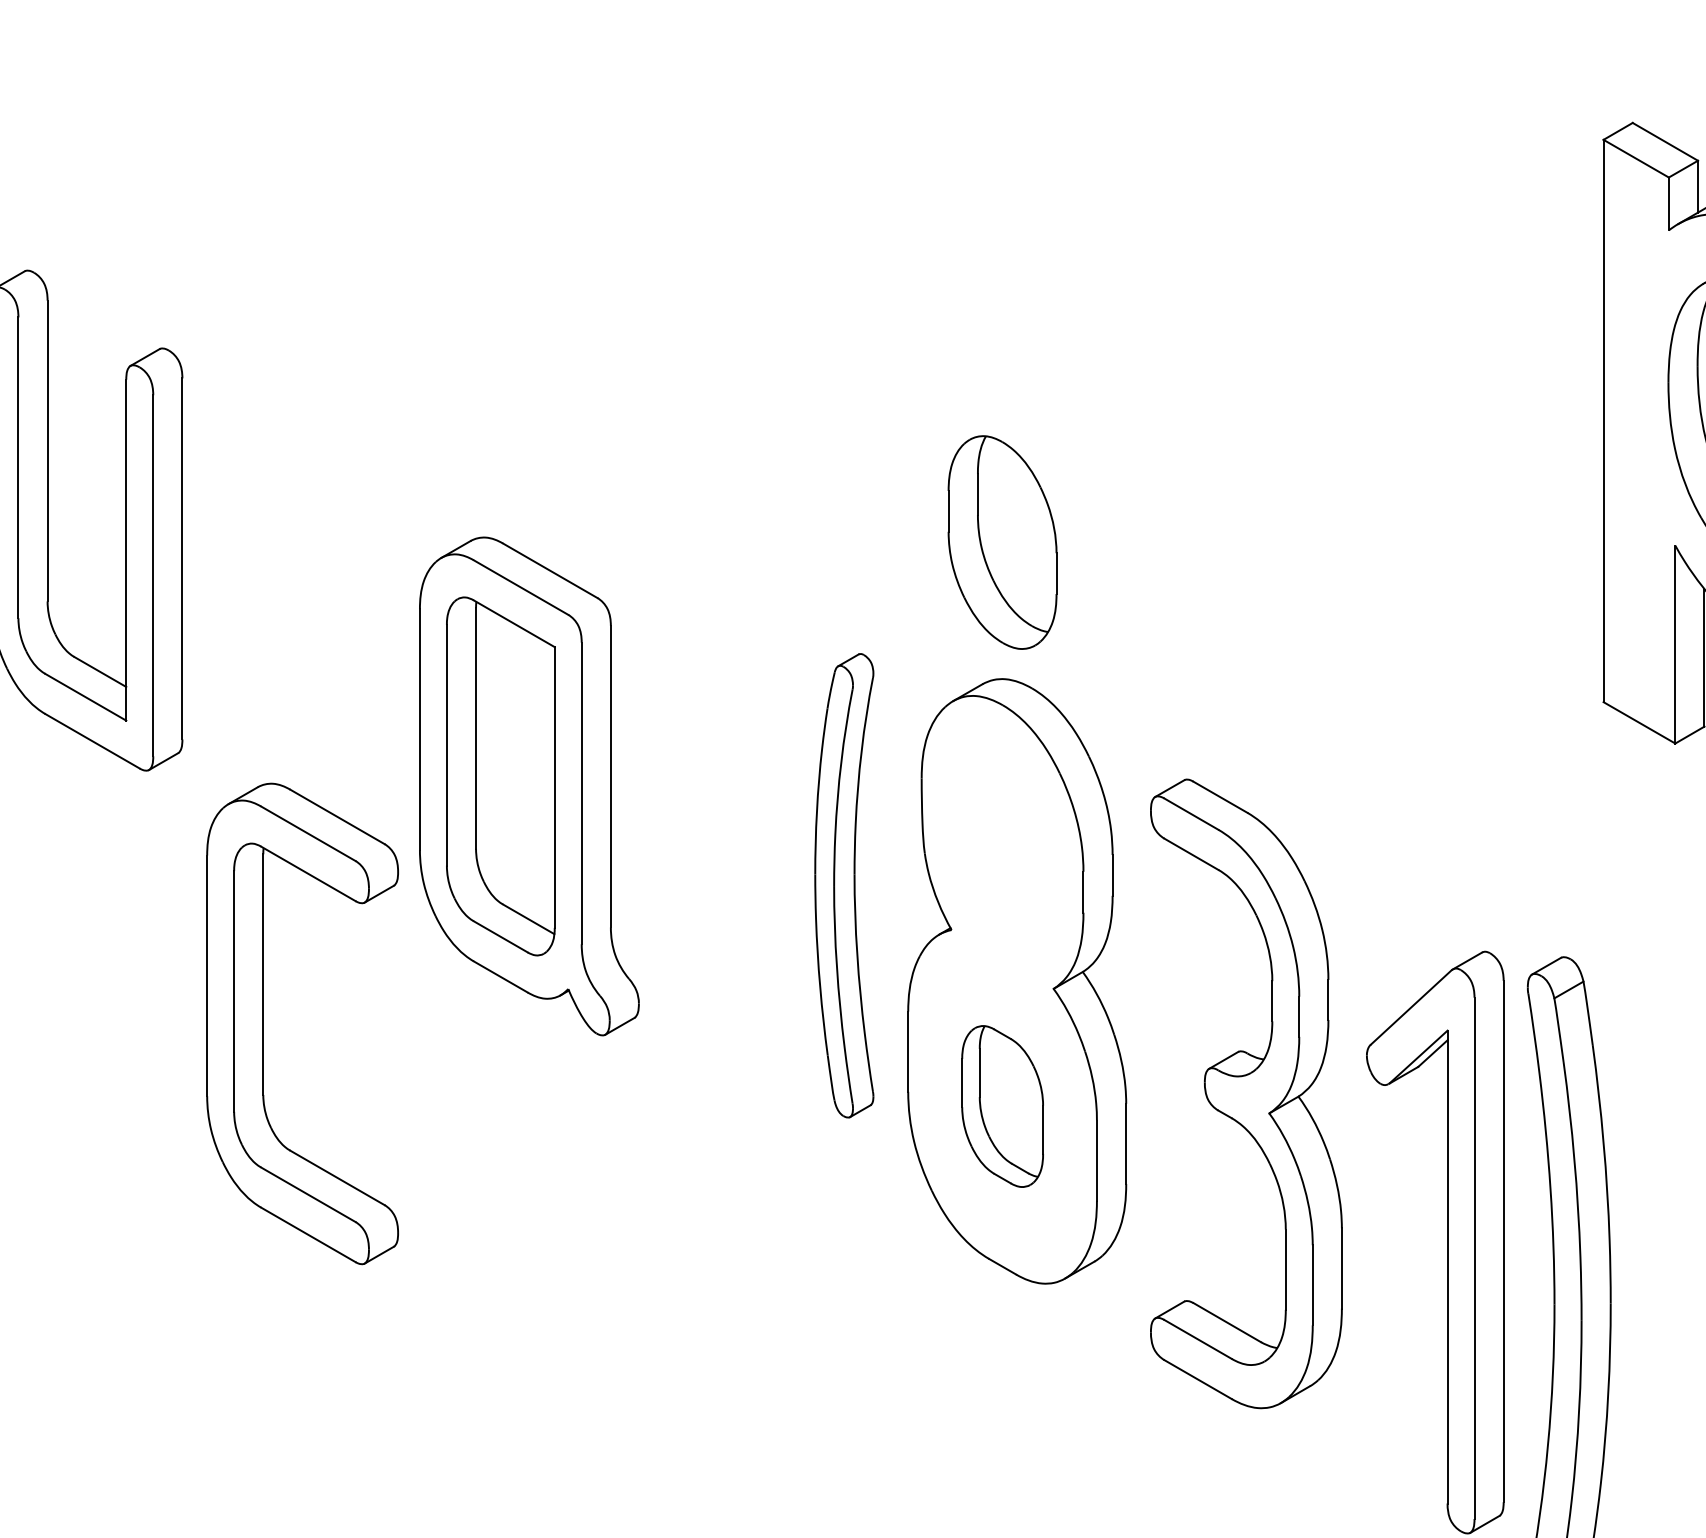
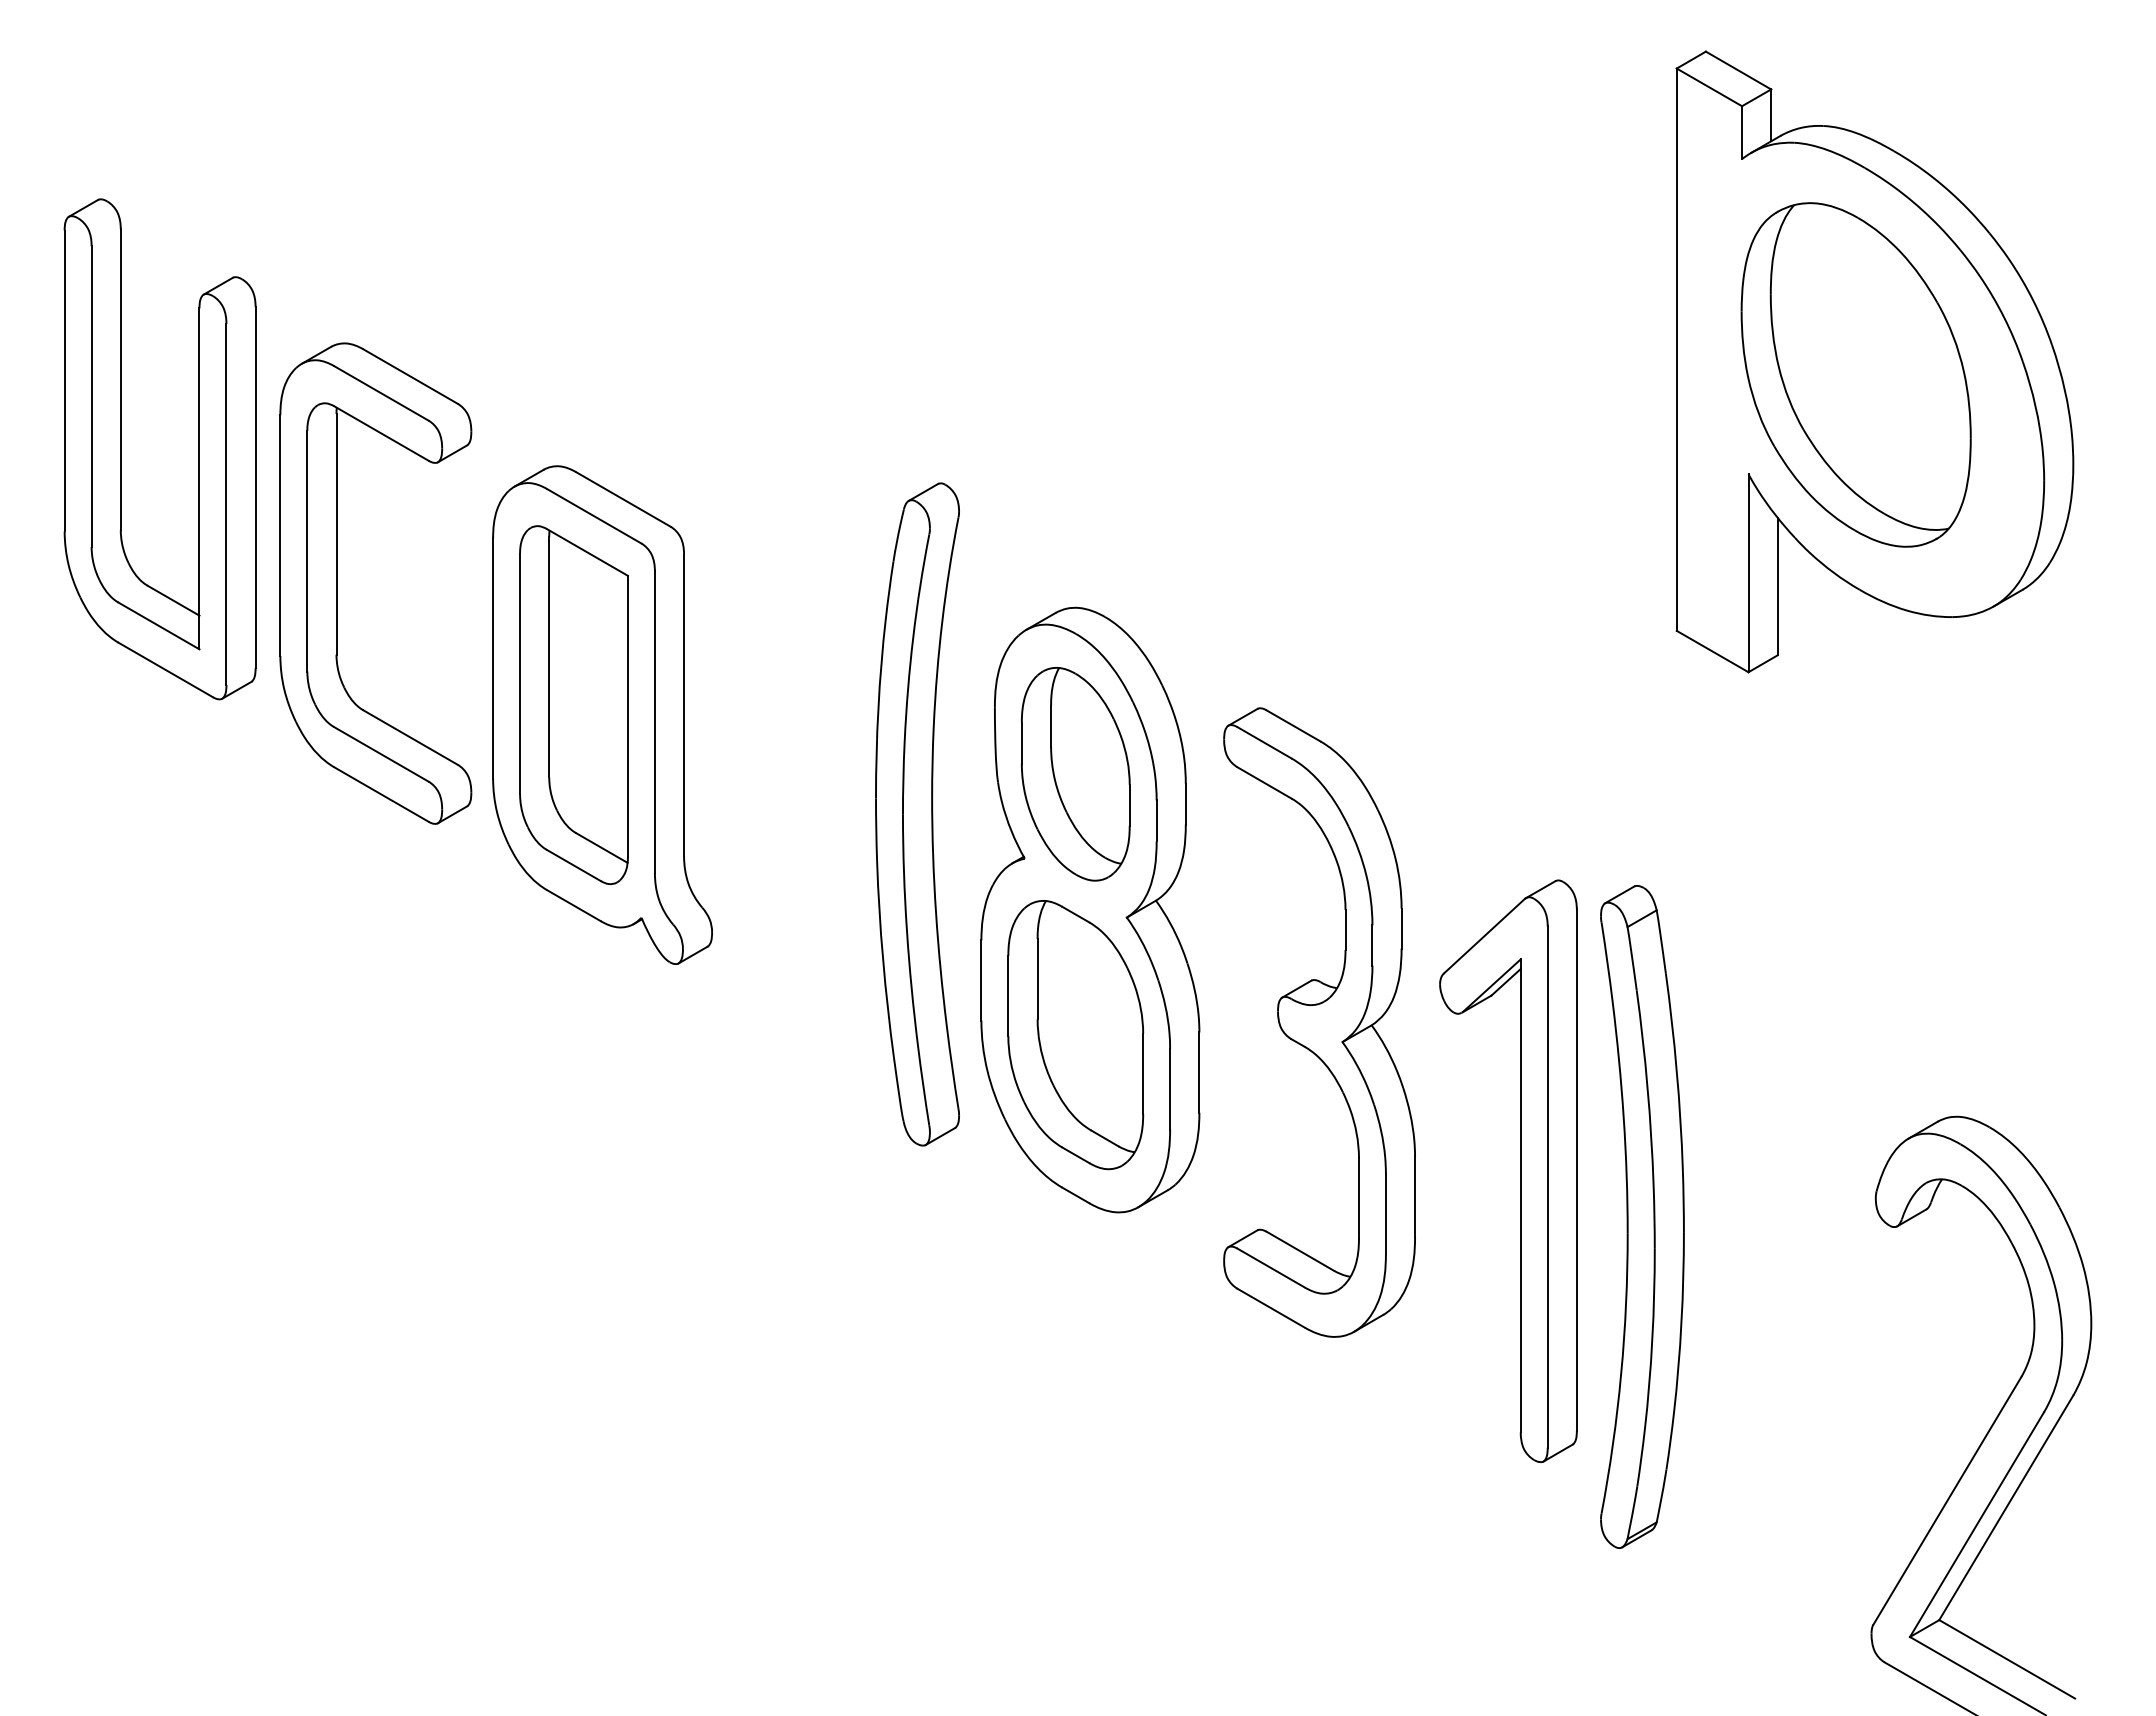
part: (1002, 542) -> (1075, 774), moved
part: (844, 885) -> (917, 814), size x1.43
part: (264, 1023) -> (337, 583), moved
part: (1002, 1106) -> (1075, 1035), size x1.67

